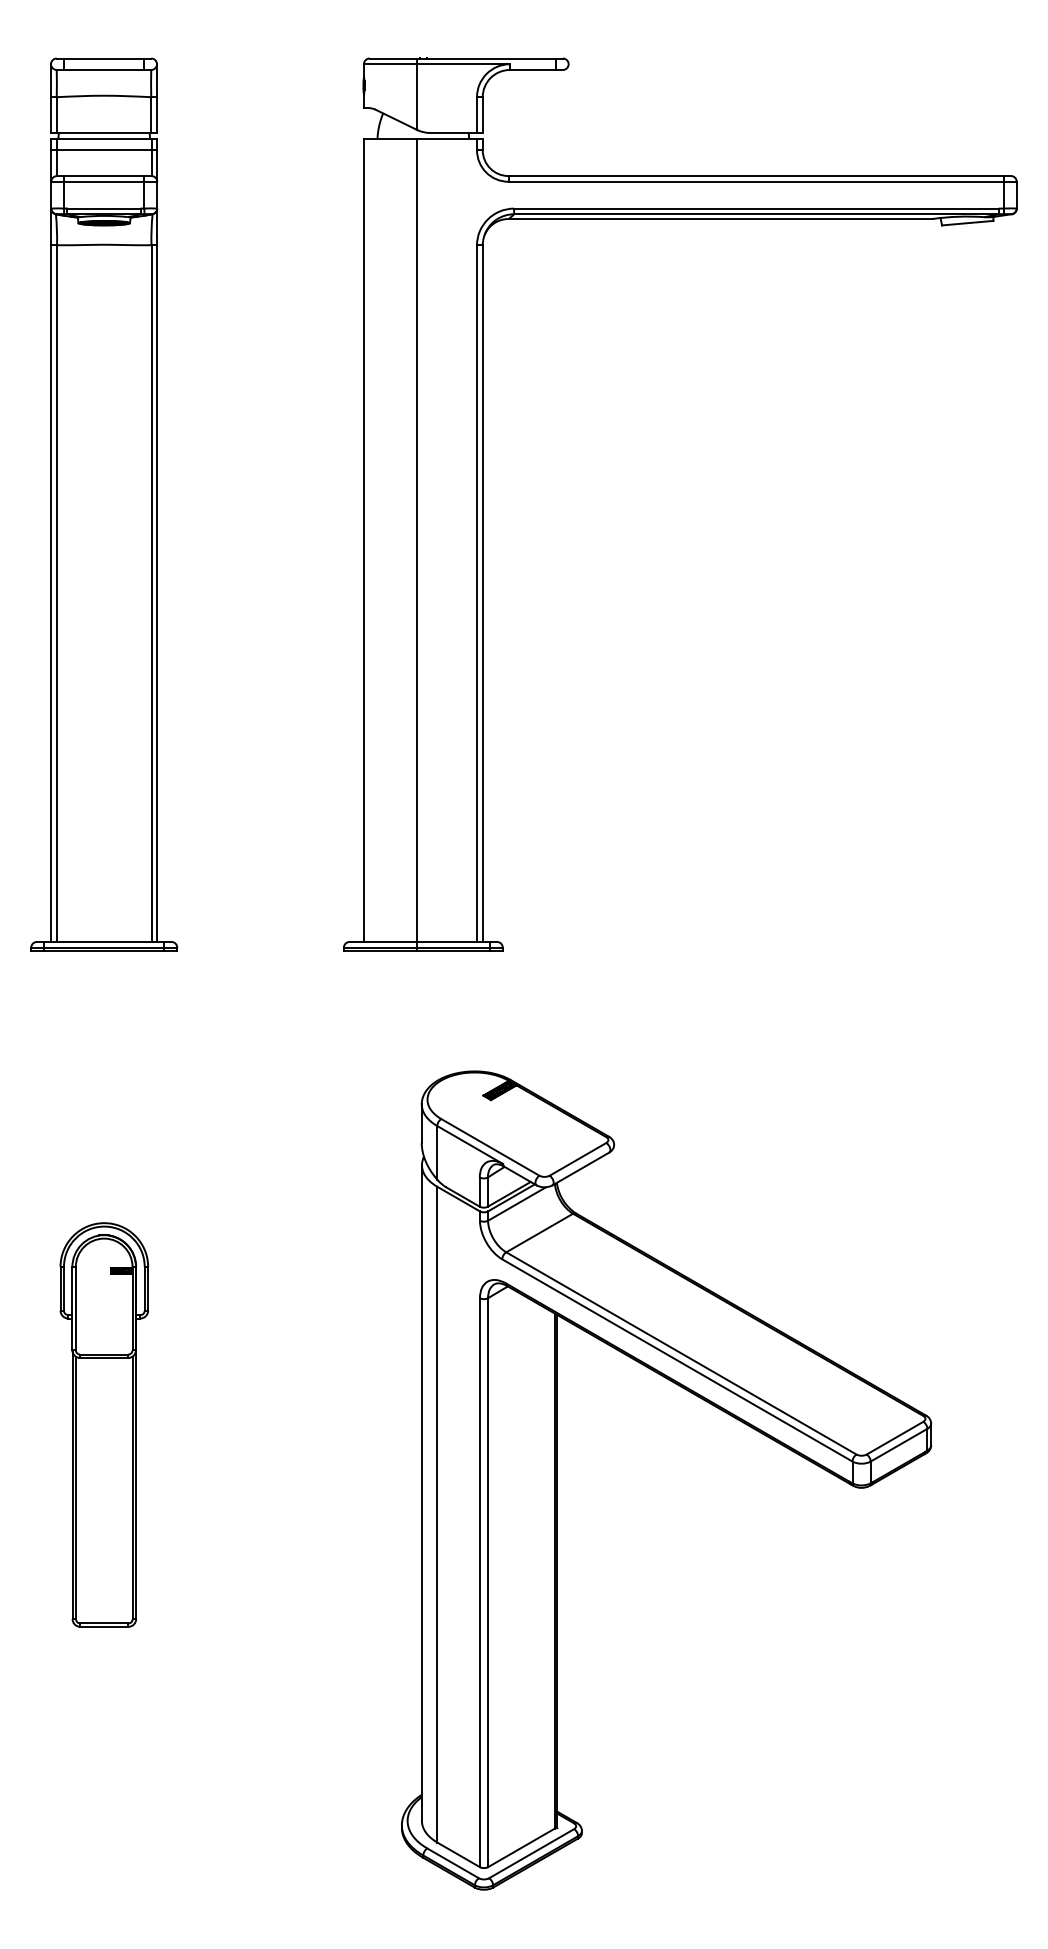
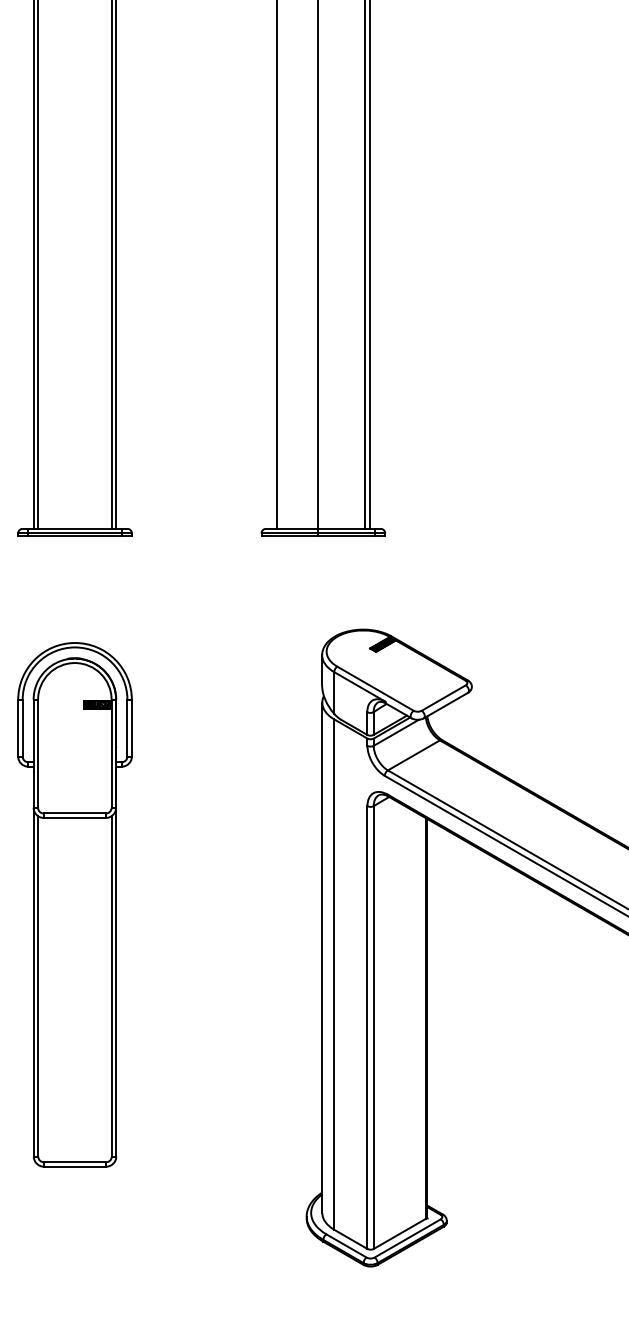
part: (104, 1424) -> (75, 904), size x1.67

